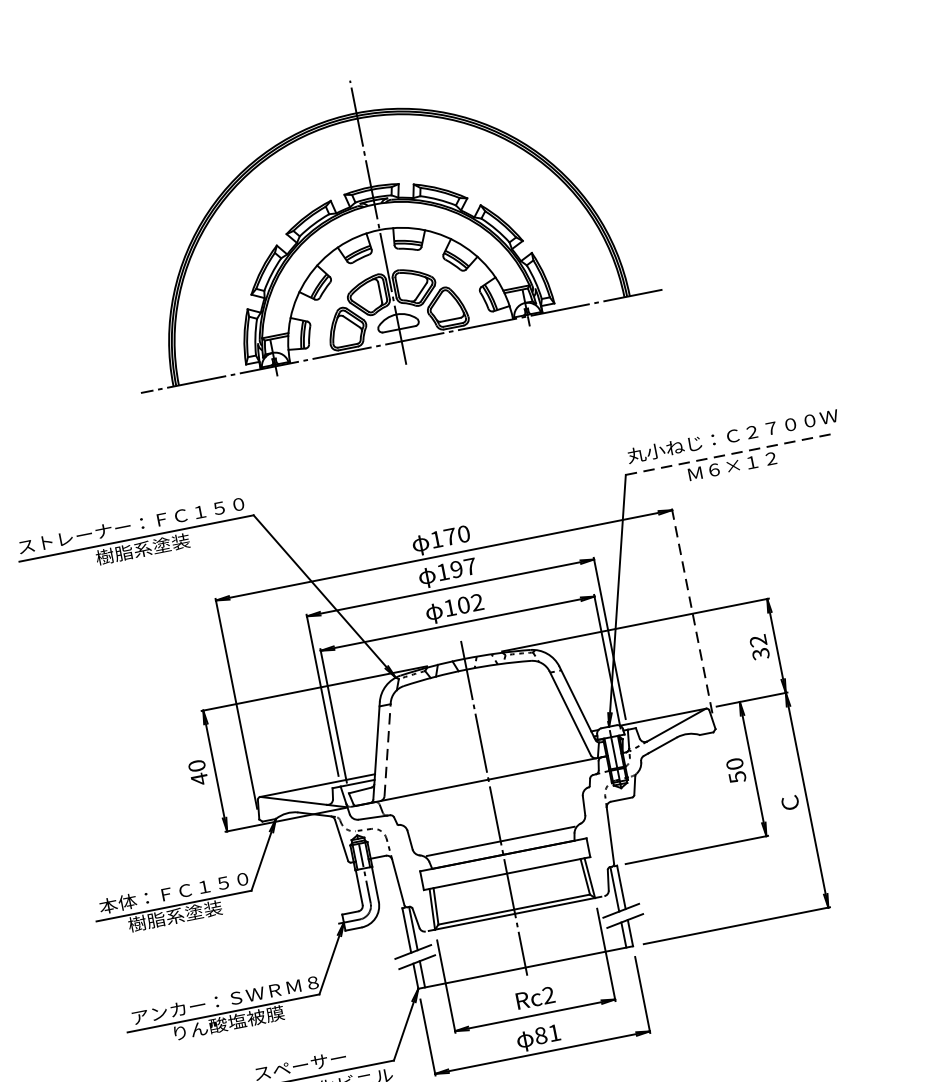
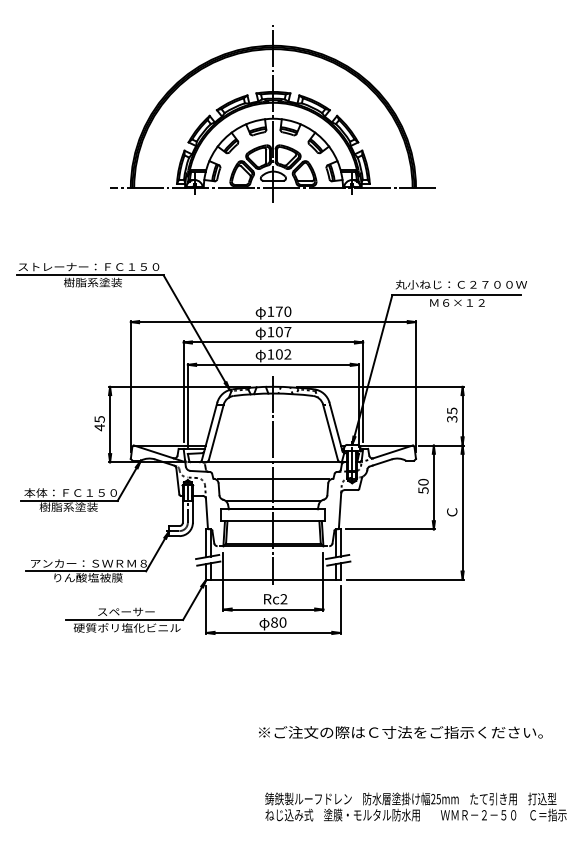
line: (728, 454) -> (456, 295), dashed -> solid
text: (455, 570) -> (278, 332), 197 -> 107
line: (693, 613) -> (416, 386), dashed -> solid
text: (758, 640) -> (452, 410), 32 -> 35
line: (387, 749) -> (216, 432), dashed -> solid
text: (196, 766) -> (99, 419), 40 -> 45
line: (494, 807) -> (273, 479), added
text: (553, 1033) -> (282, 622), 81 -> 80

